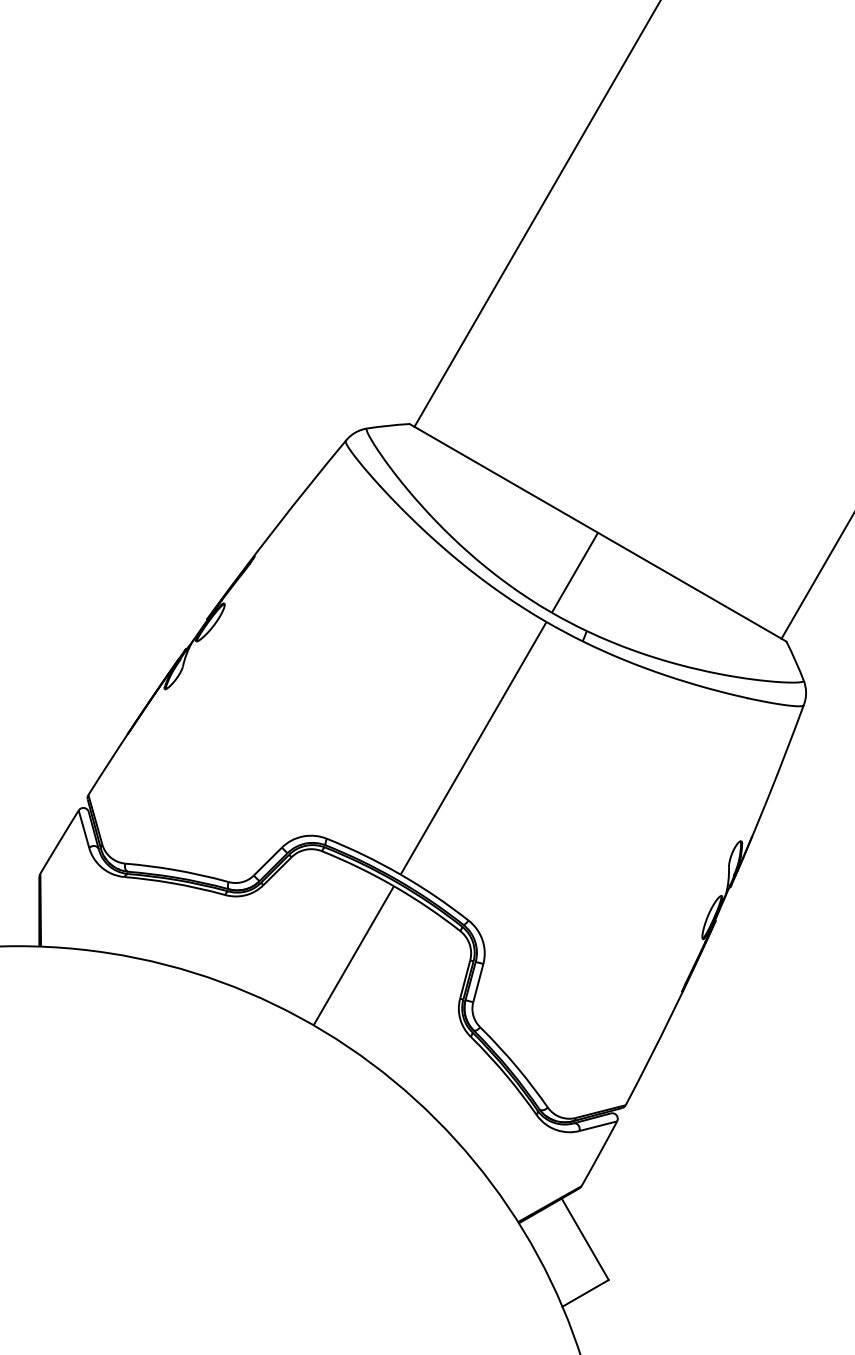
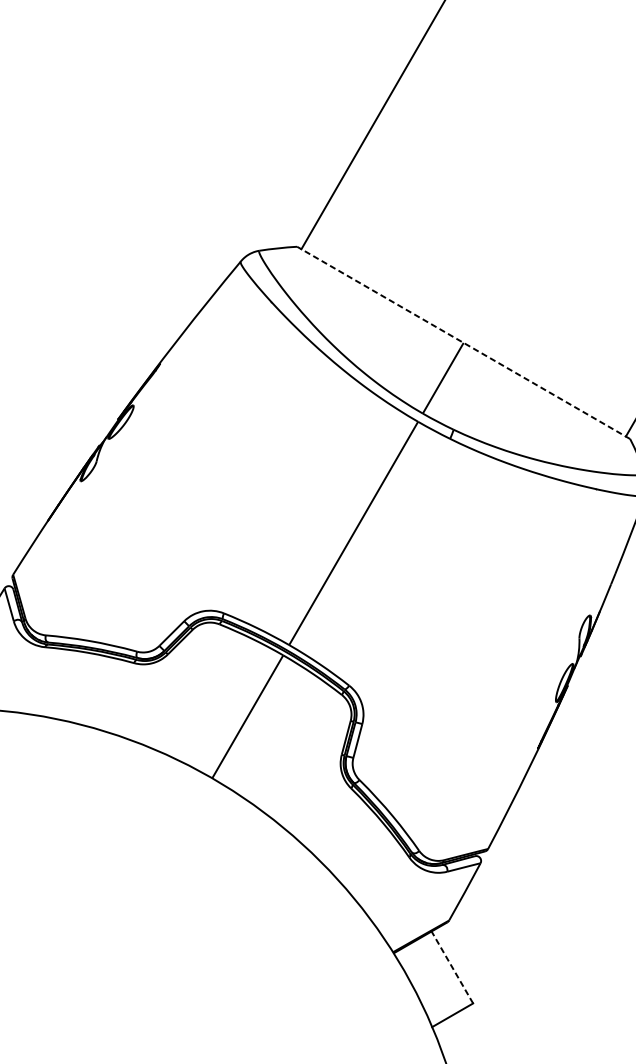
line: (597, 532) -> (463, 342), solid -> dashed
line: (584, 1238) -> (451, 966), solid -> dashed

